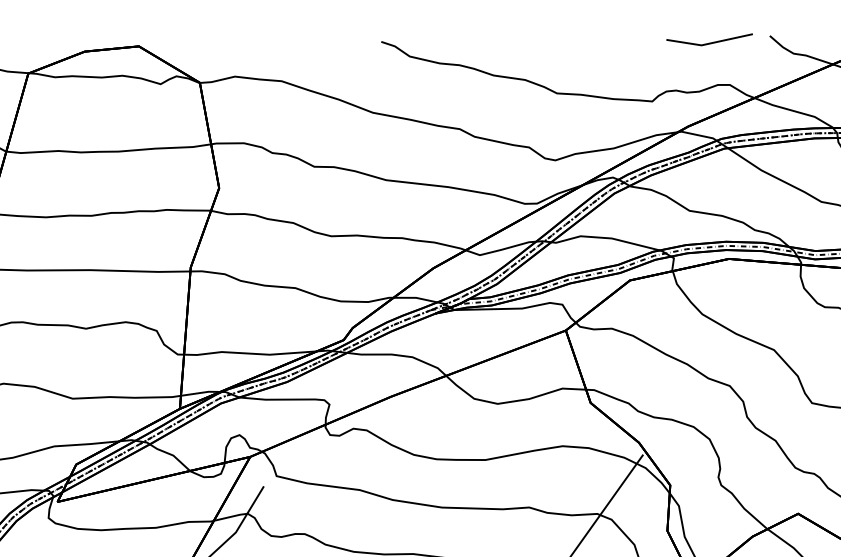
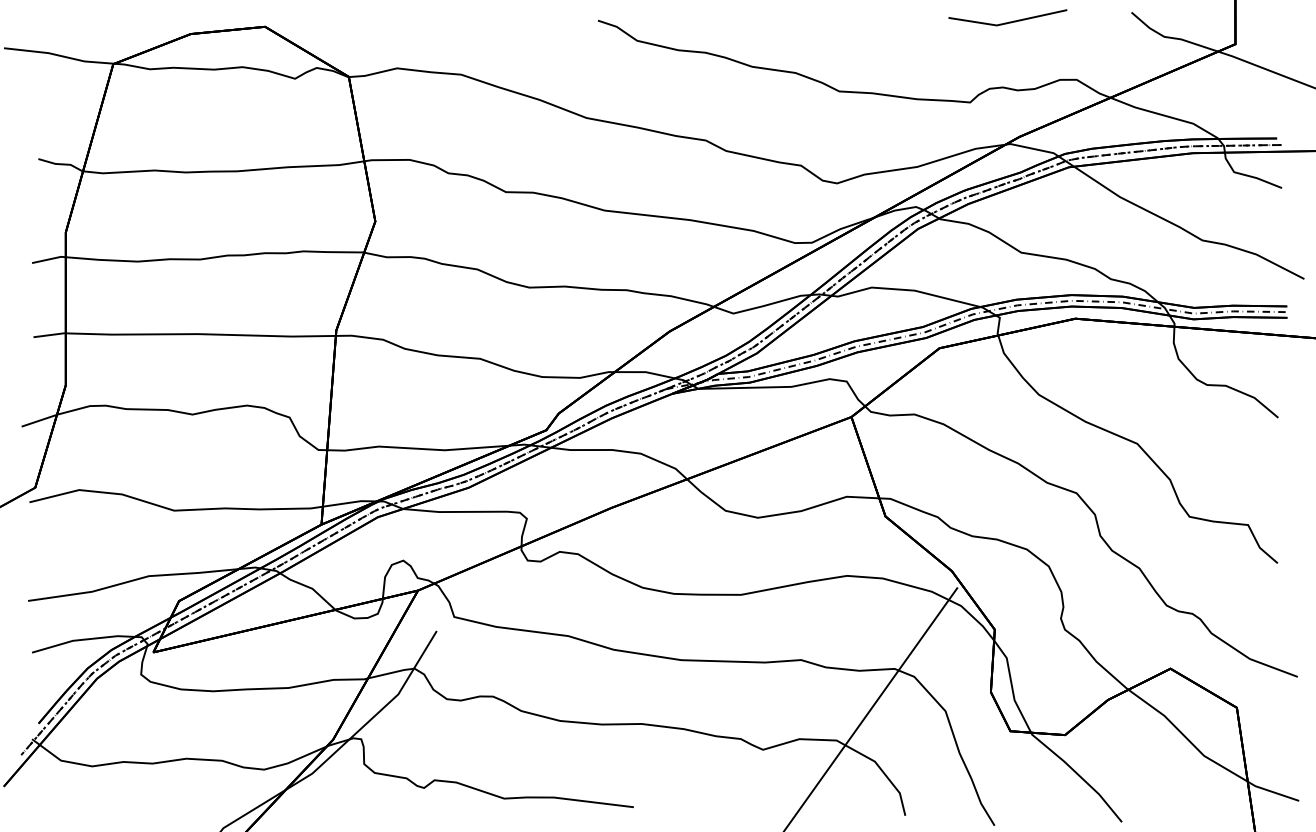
line: (710, 42) -> (1009, 21), moved

